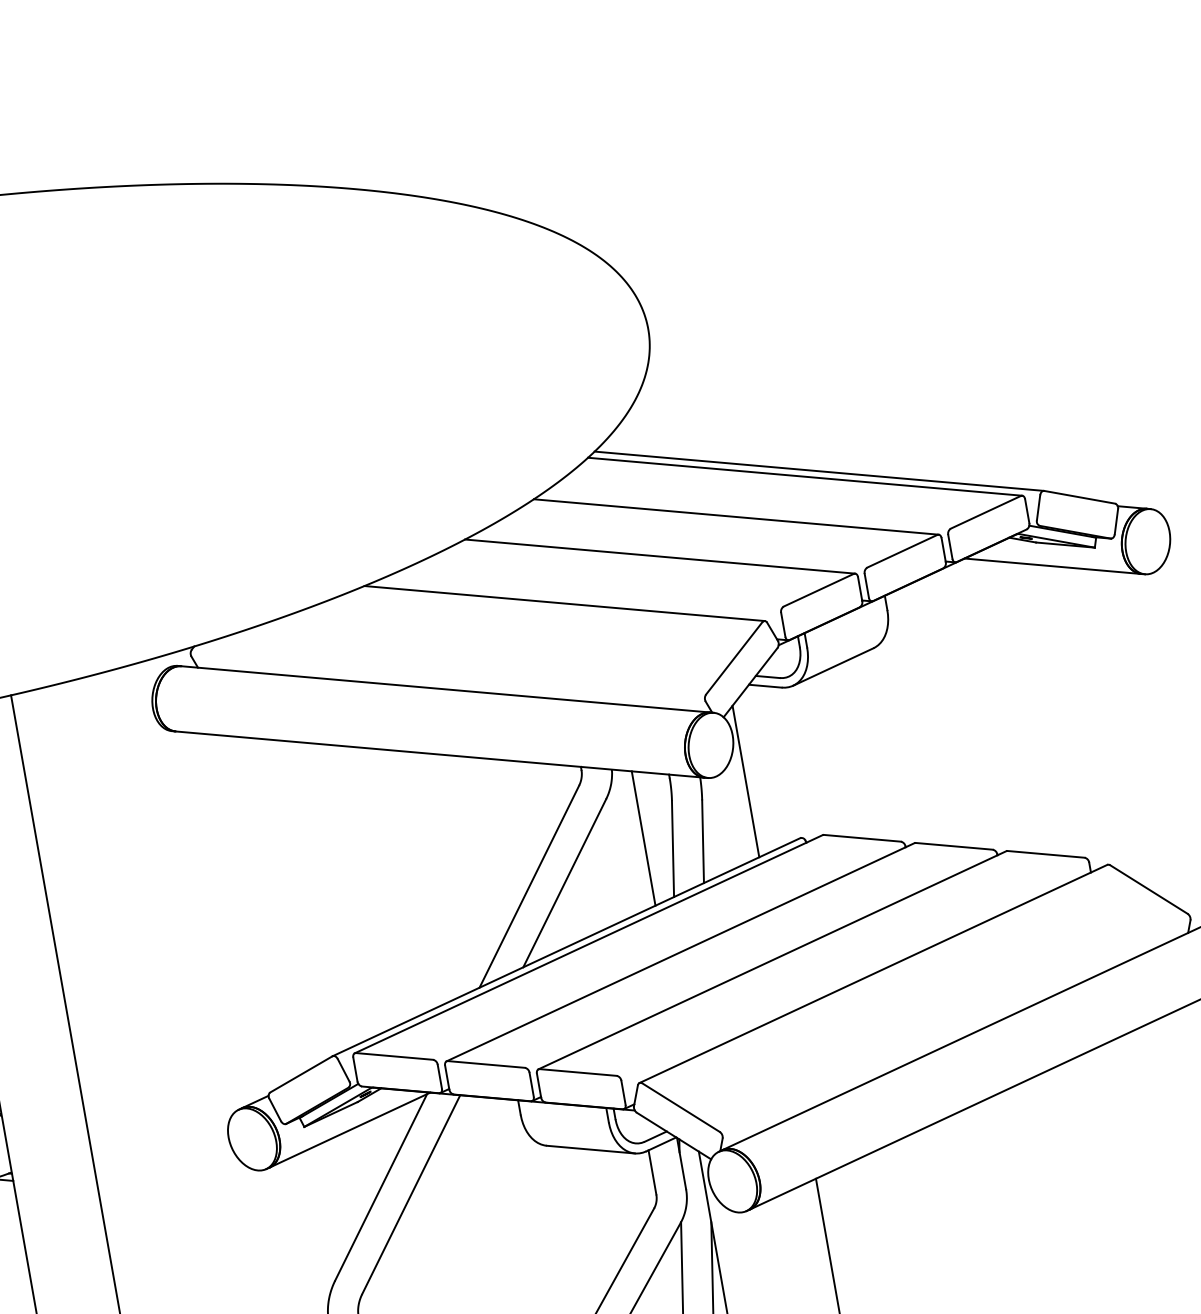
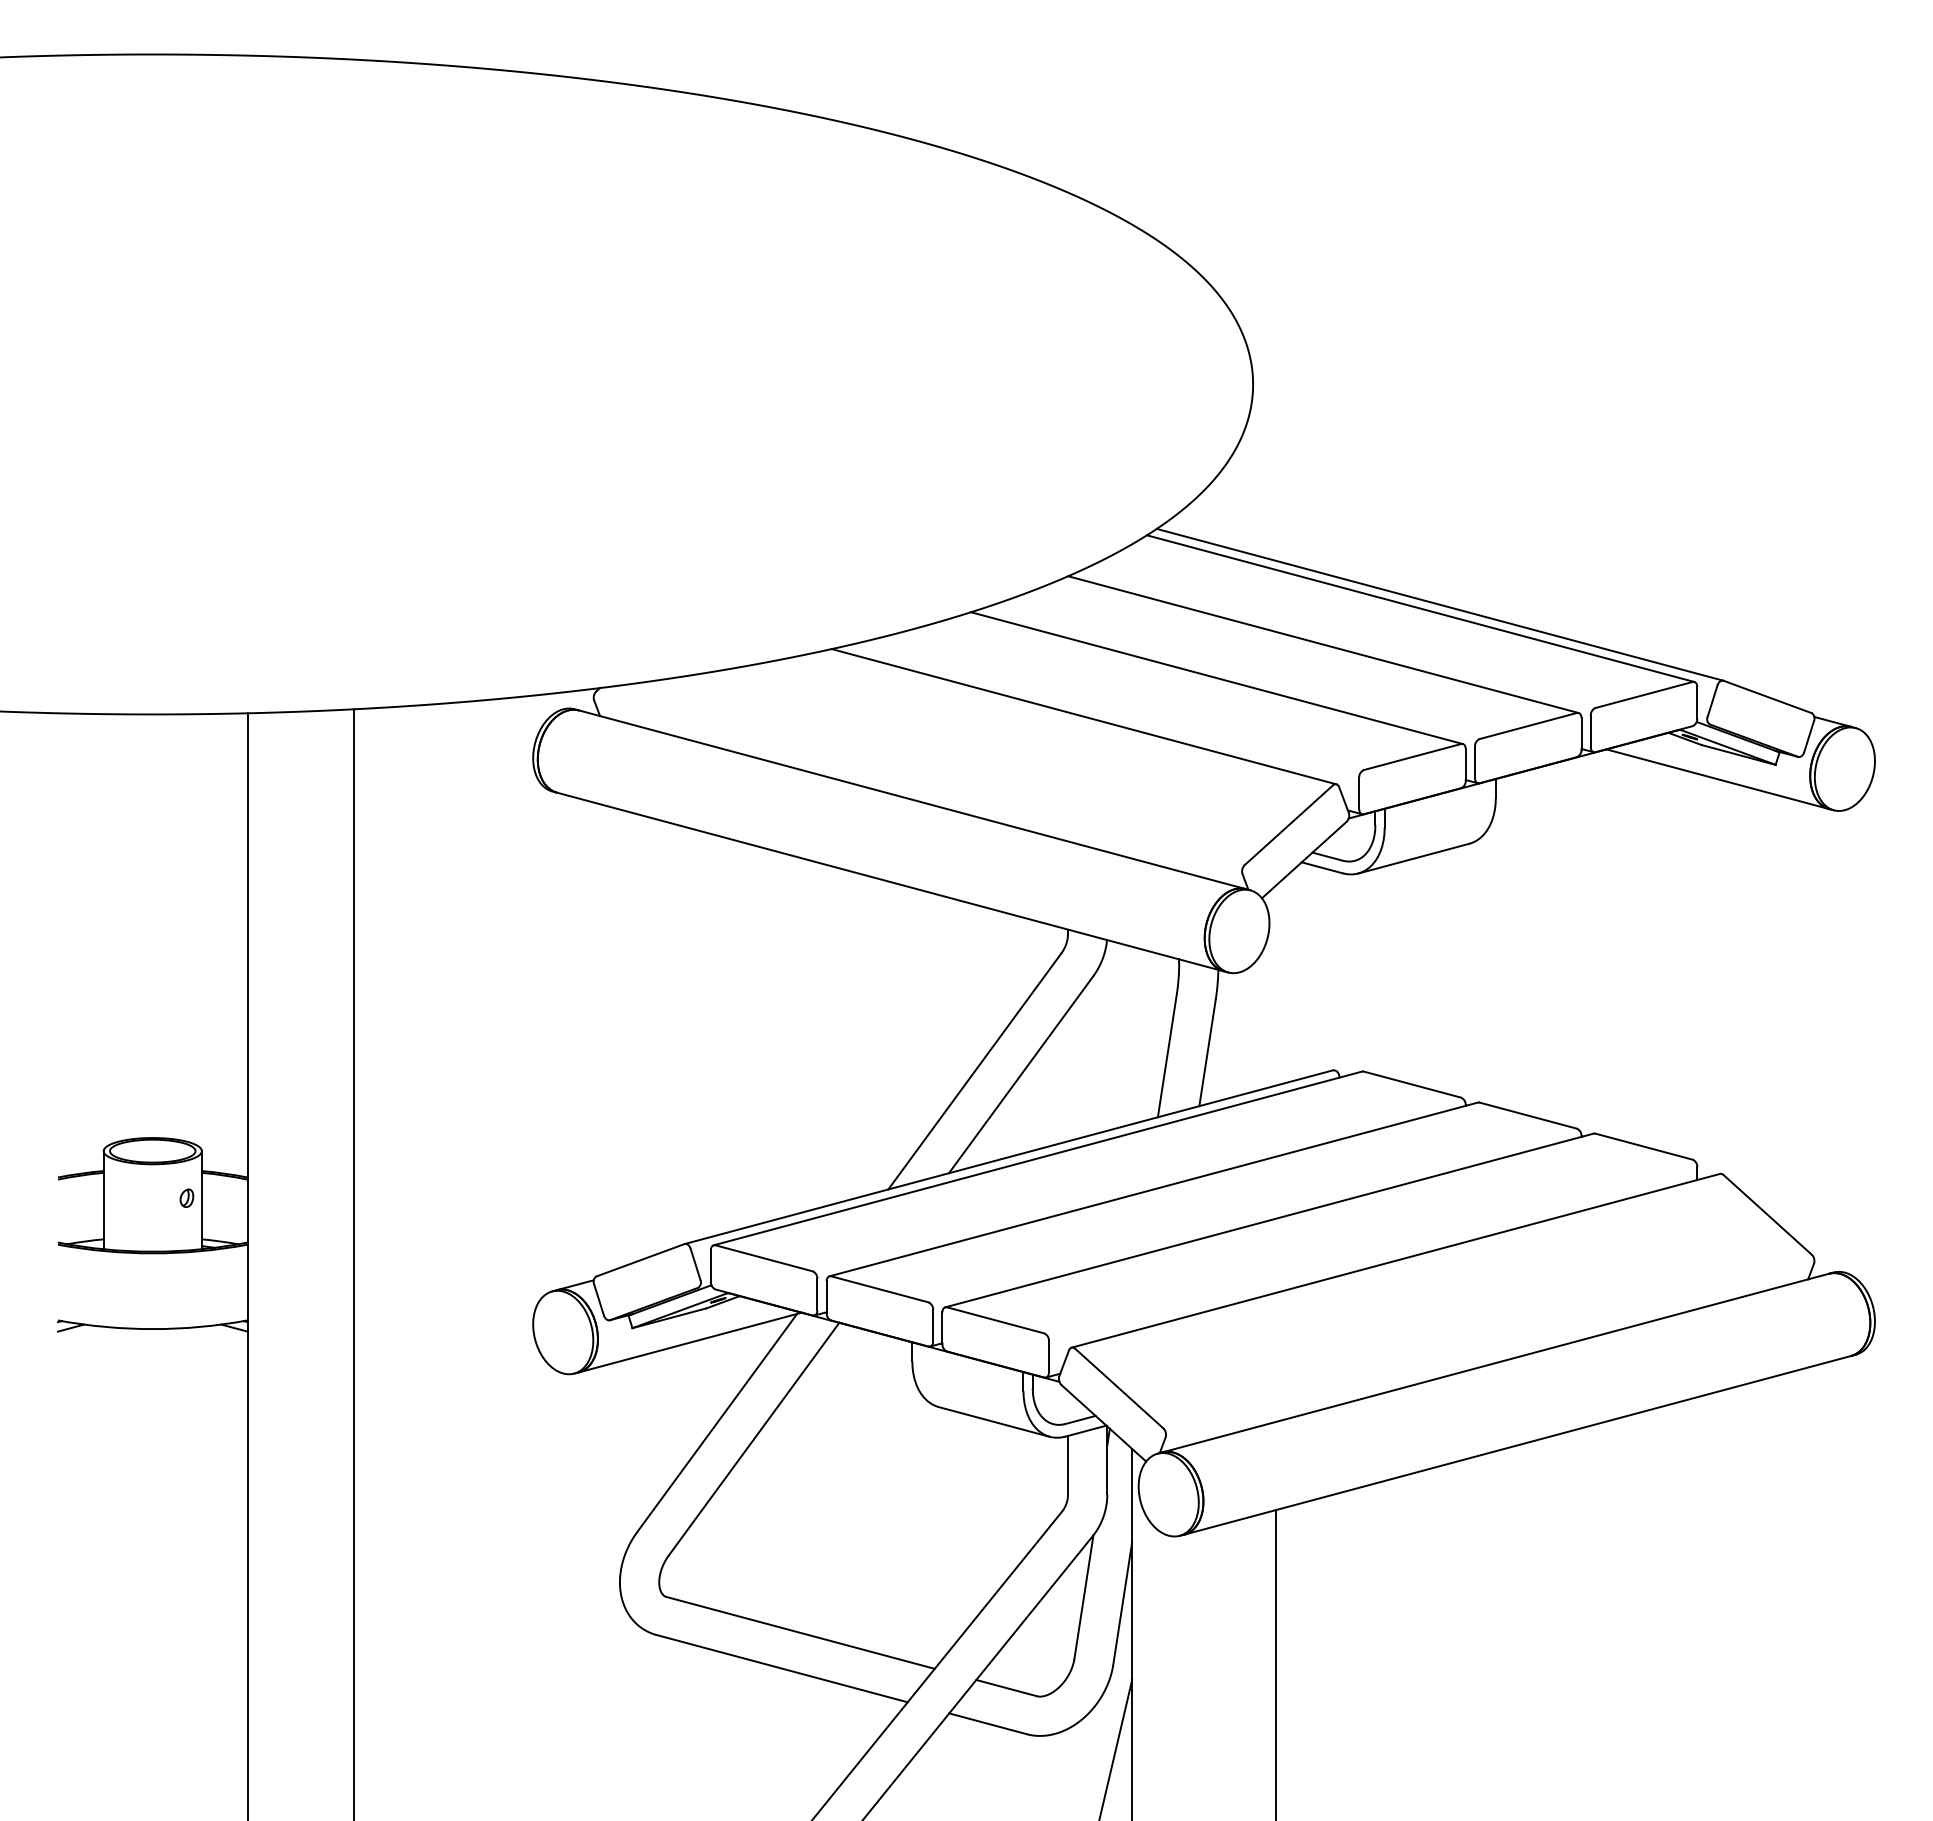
line: (746, 781) -> (1276, 985), removed
line: (643, 838) -> (1132, 1035), removed

